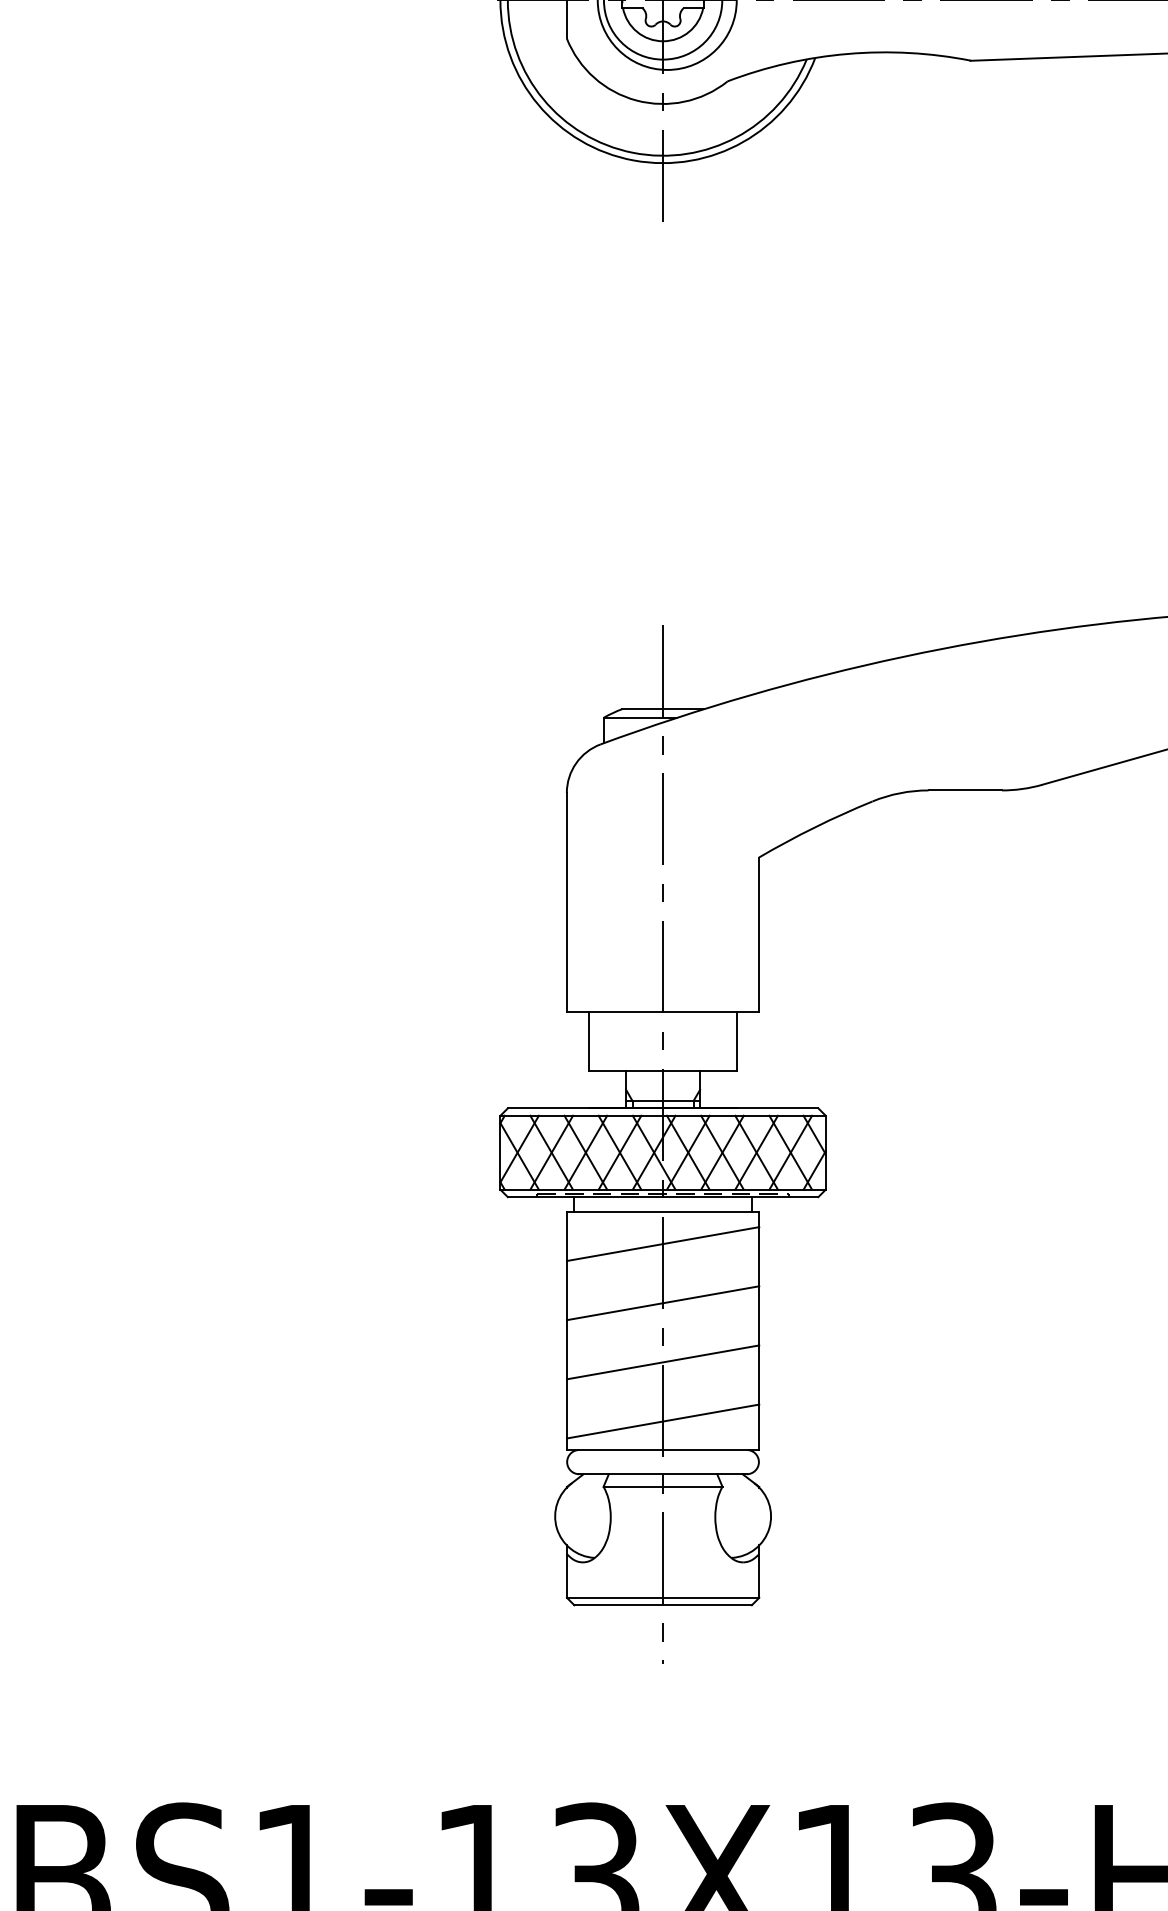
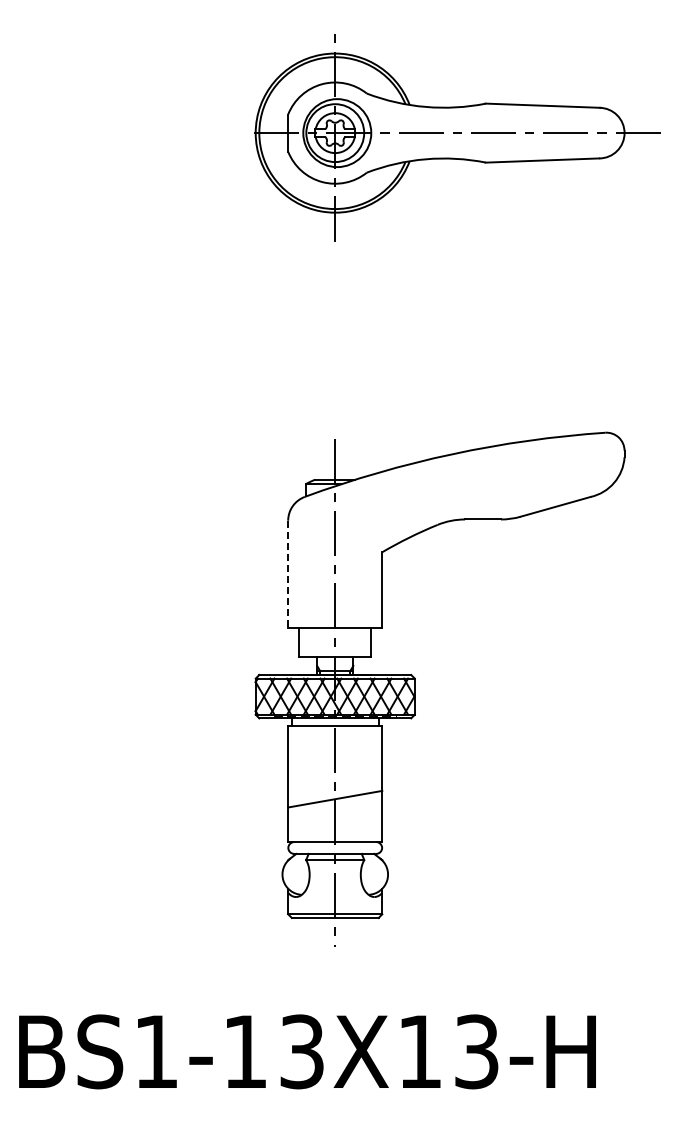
line: (567, 902) -> (288, 574), solid -> dashed
line: (663, 1244) -> (335, 741), removed
line: (663, 1301) -> (335, 769), removed
line: (663, 1420) -> (335, 827), removed

